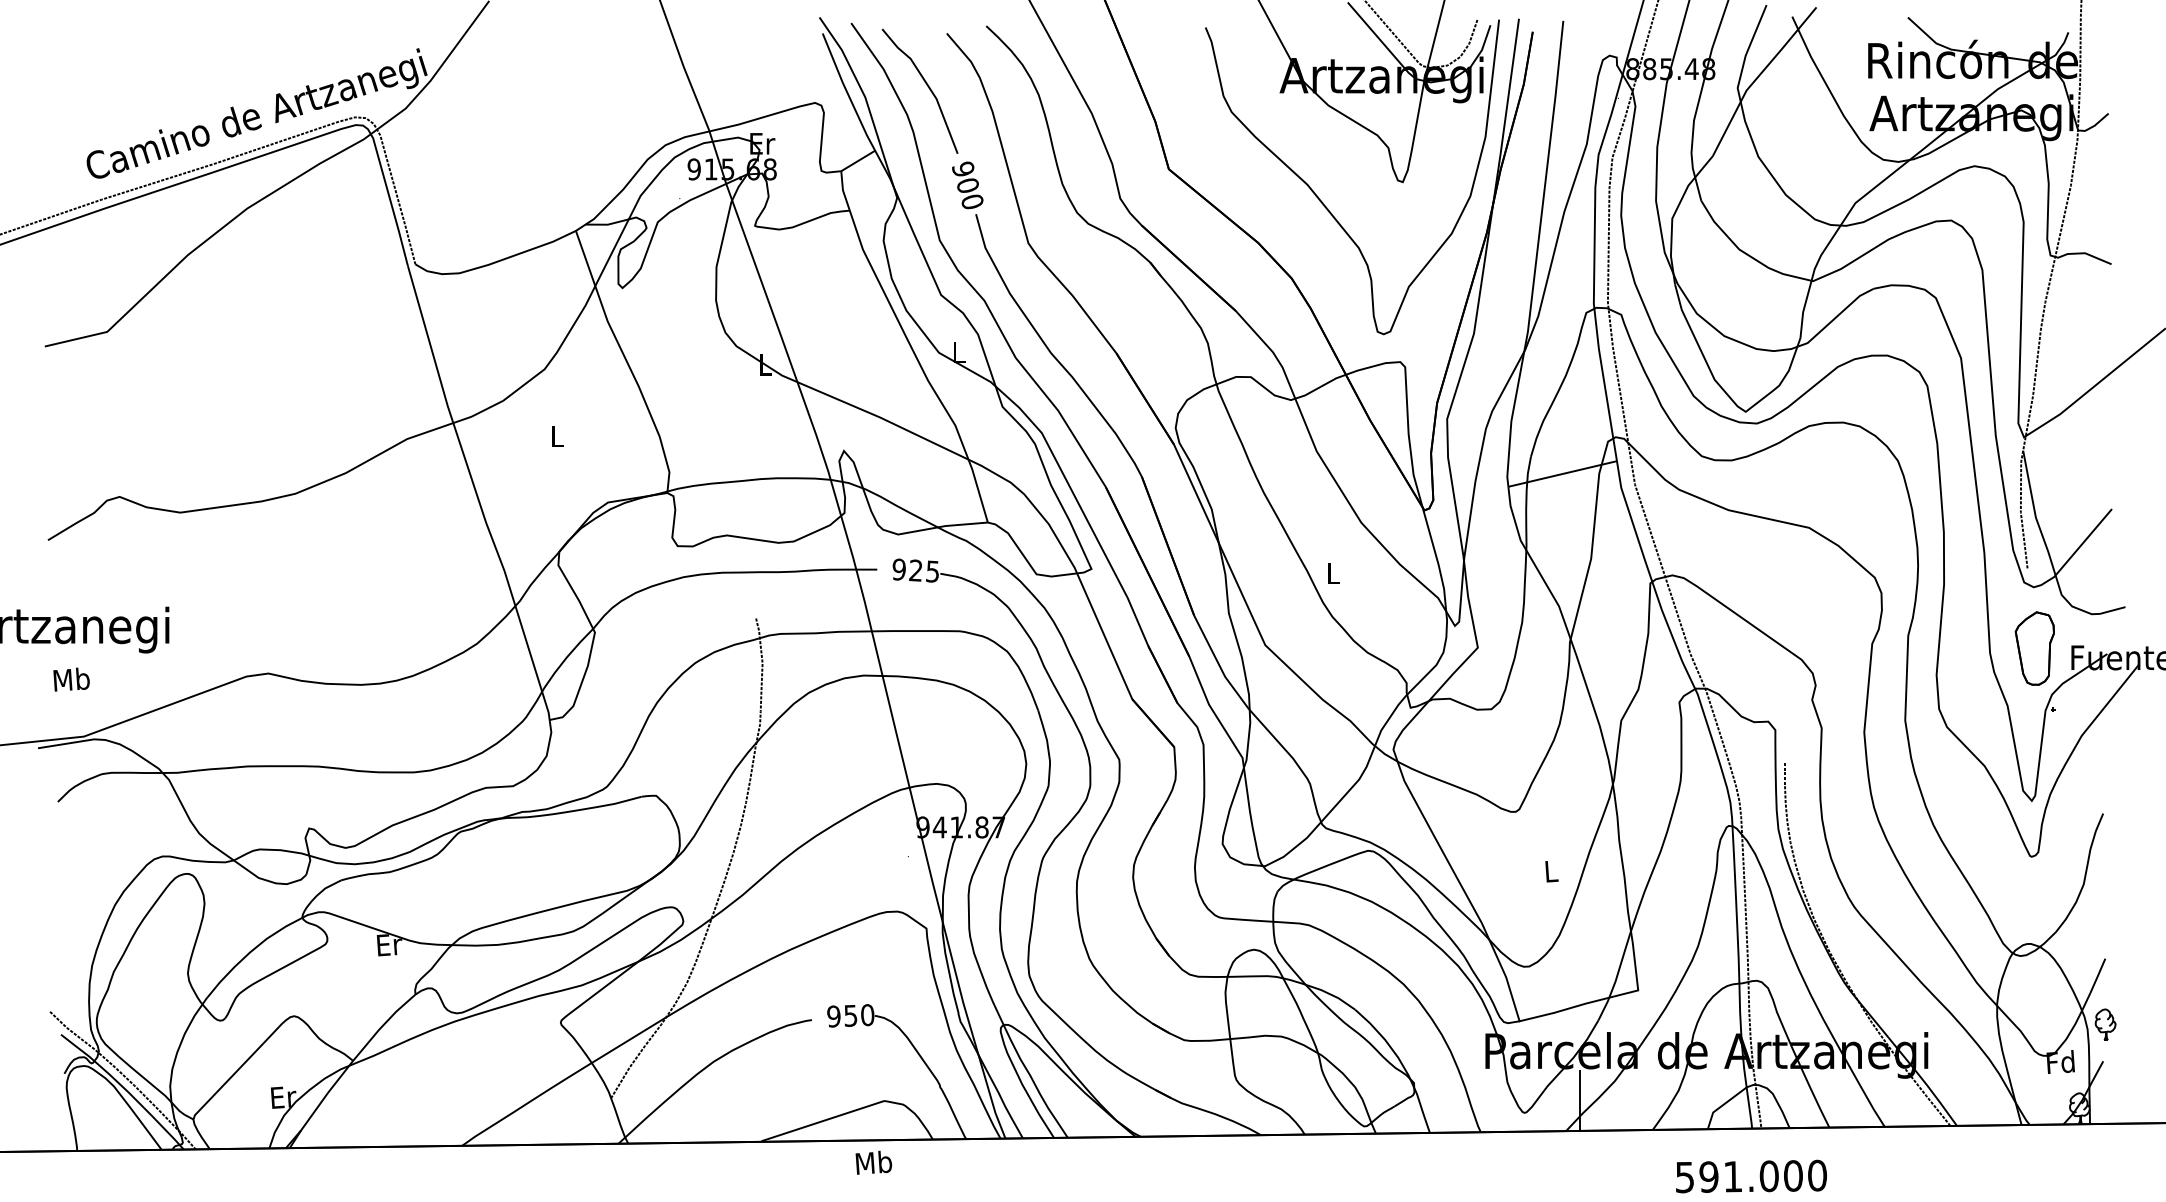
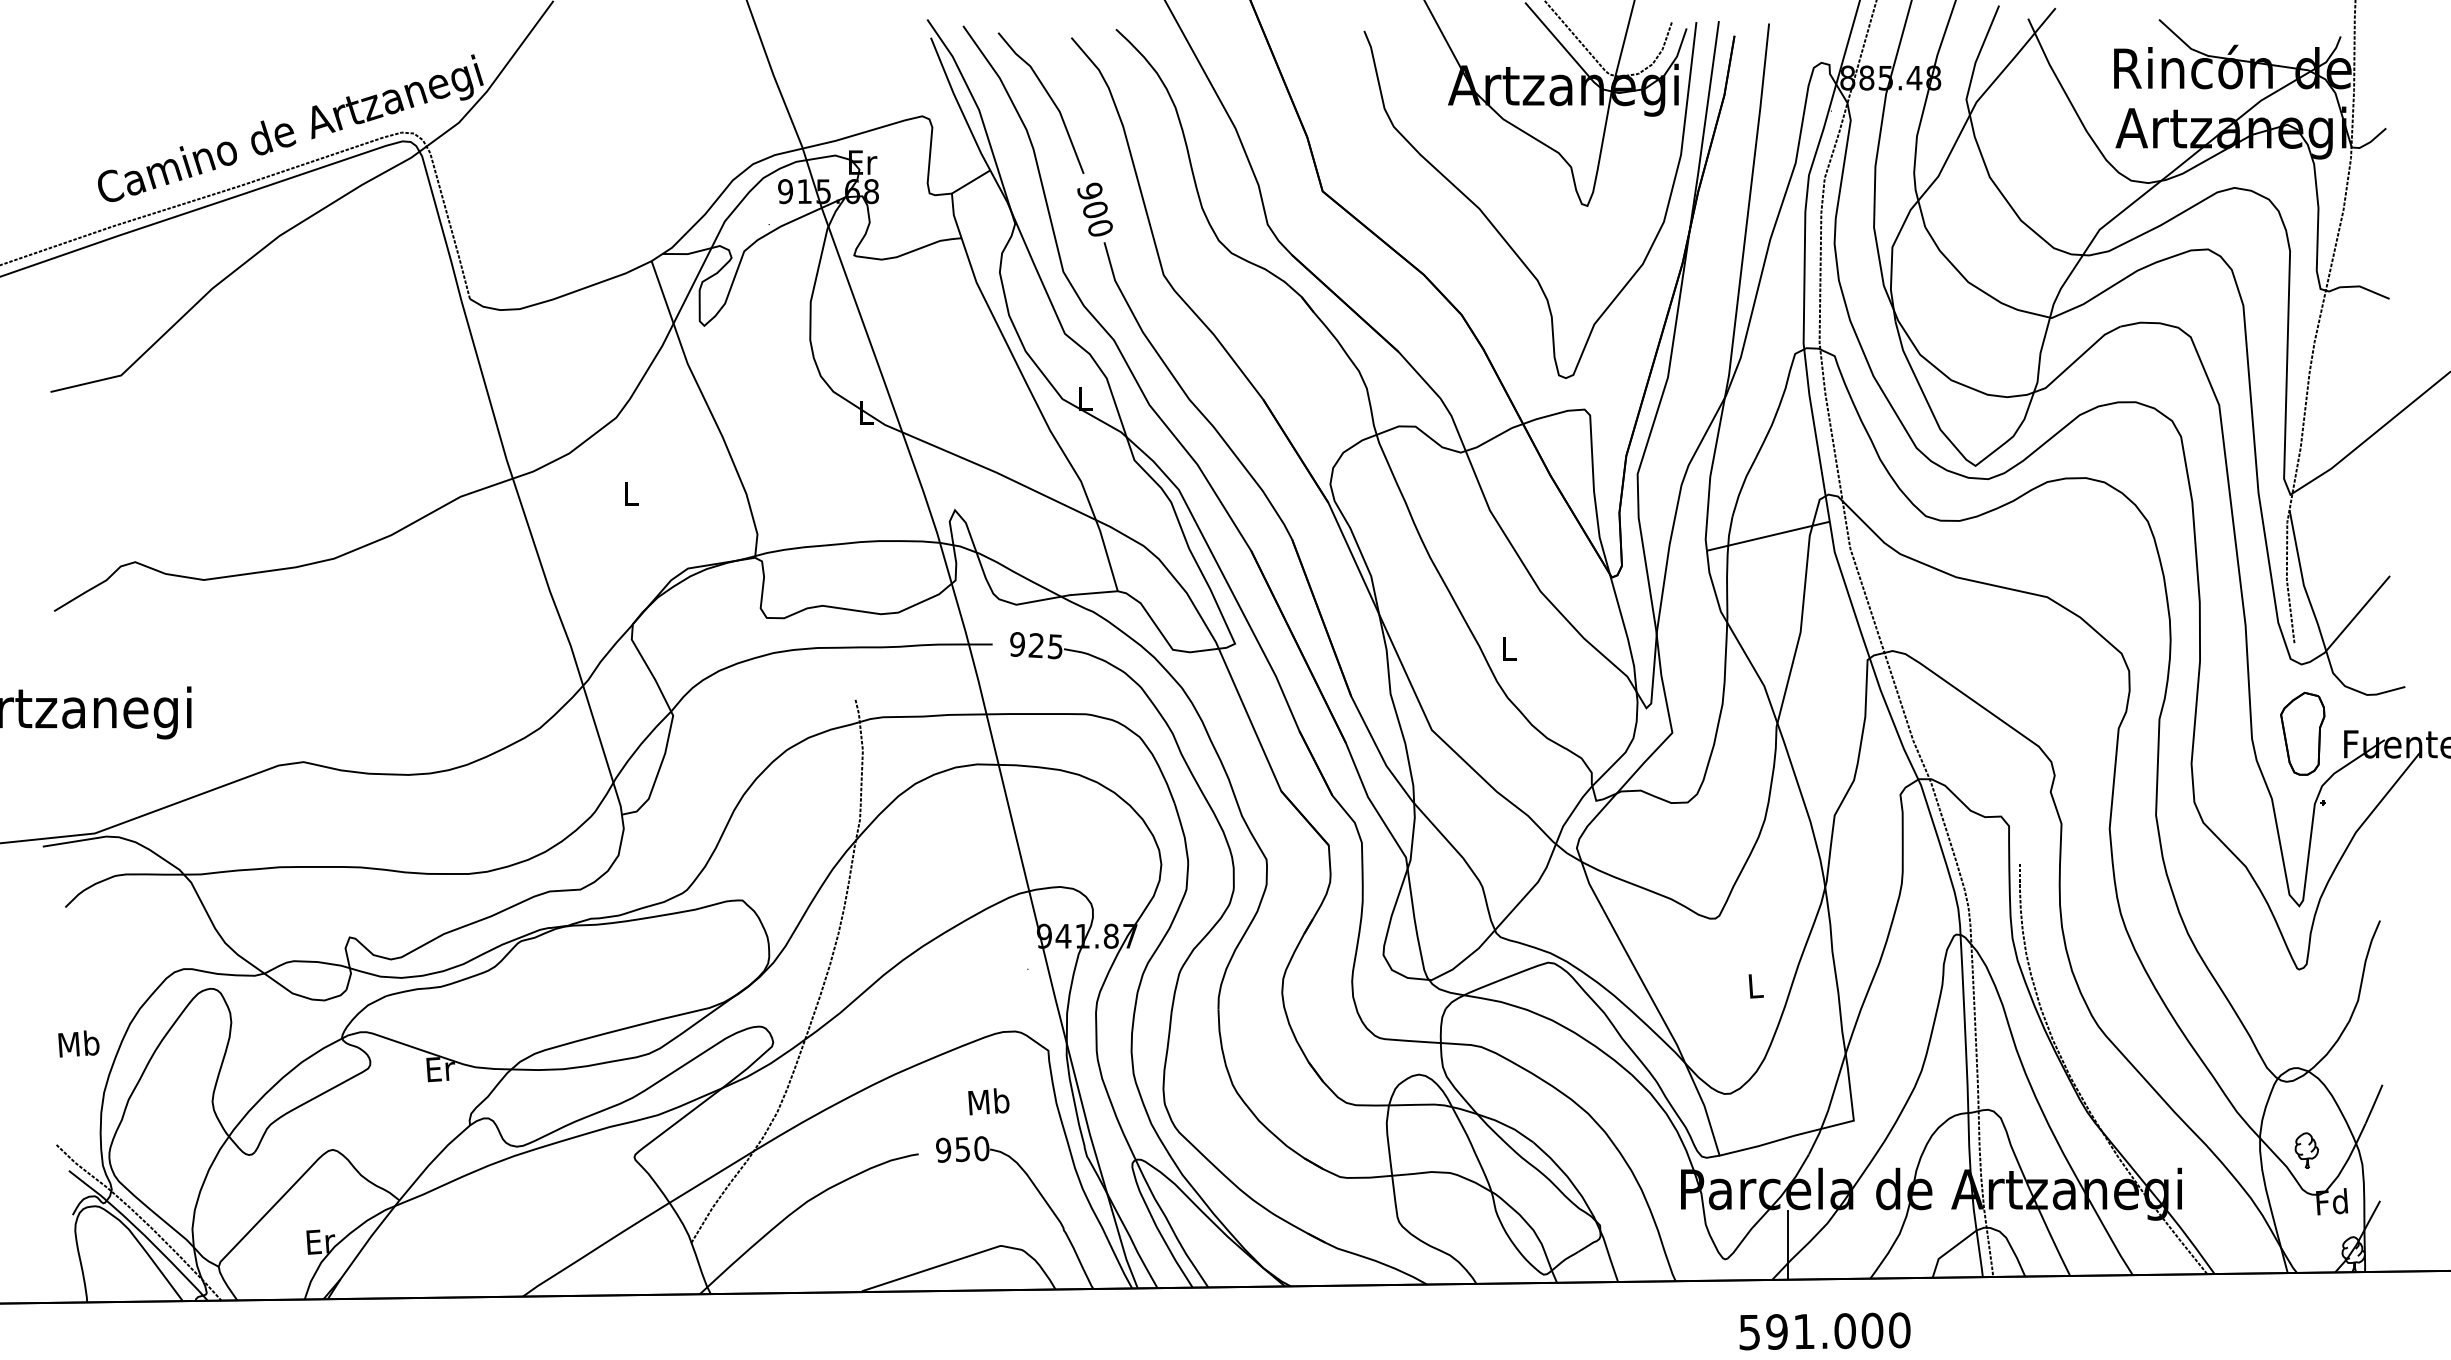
text: (71, 679) -> (78, 1043), moved
part: (2105, 1024) -> (2306, 1150), moved
text: (873, 1162) -> (988, 1101), moved
text: (1751, 1176) -> (1824, 1331), moved

